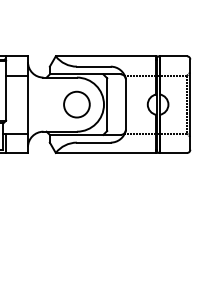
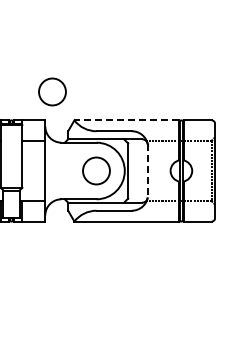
circle: (34, 28) -> (52, 91), added
line: (105, 56) -> (126, 120), solid -> dashed
line: (125, 105) -> (147, 171), solid -> dashed

